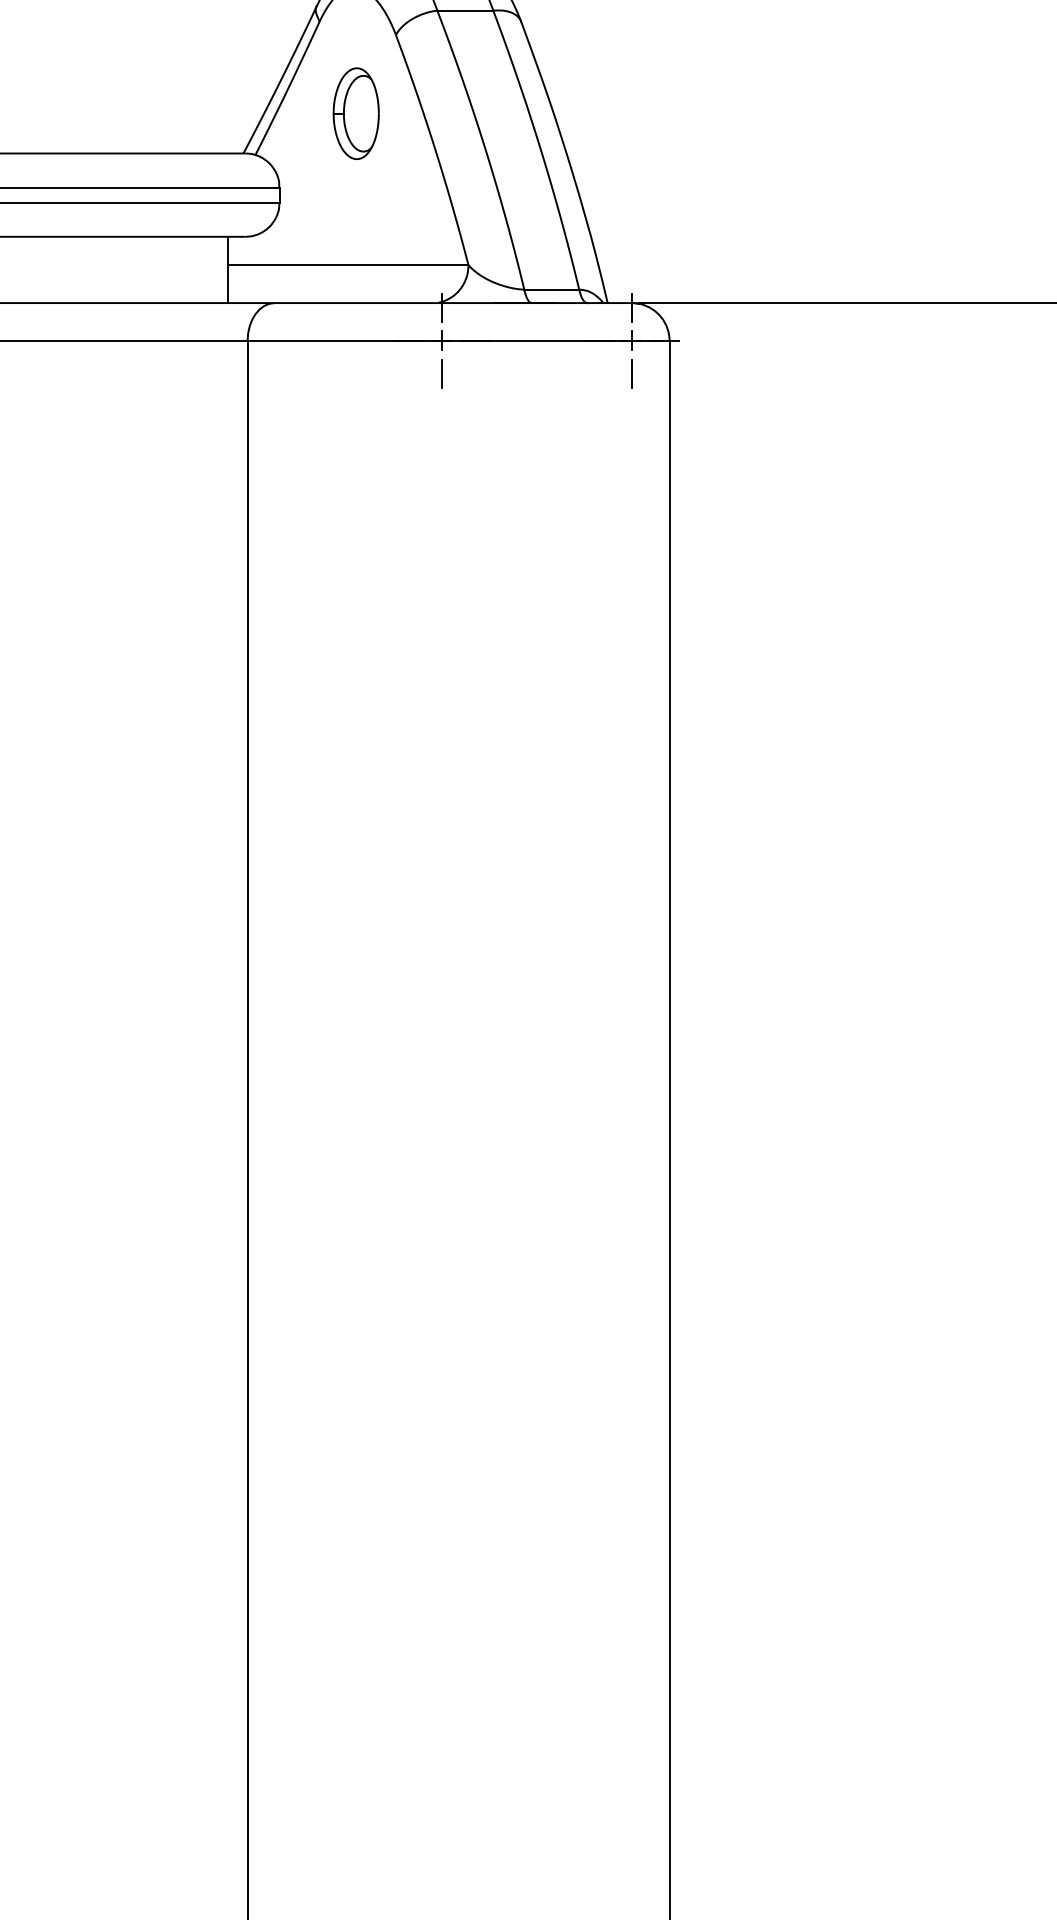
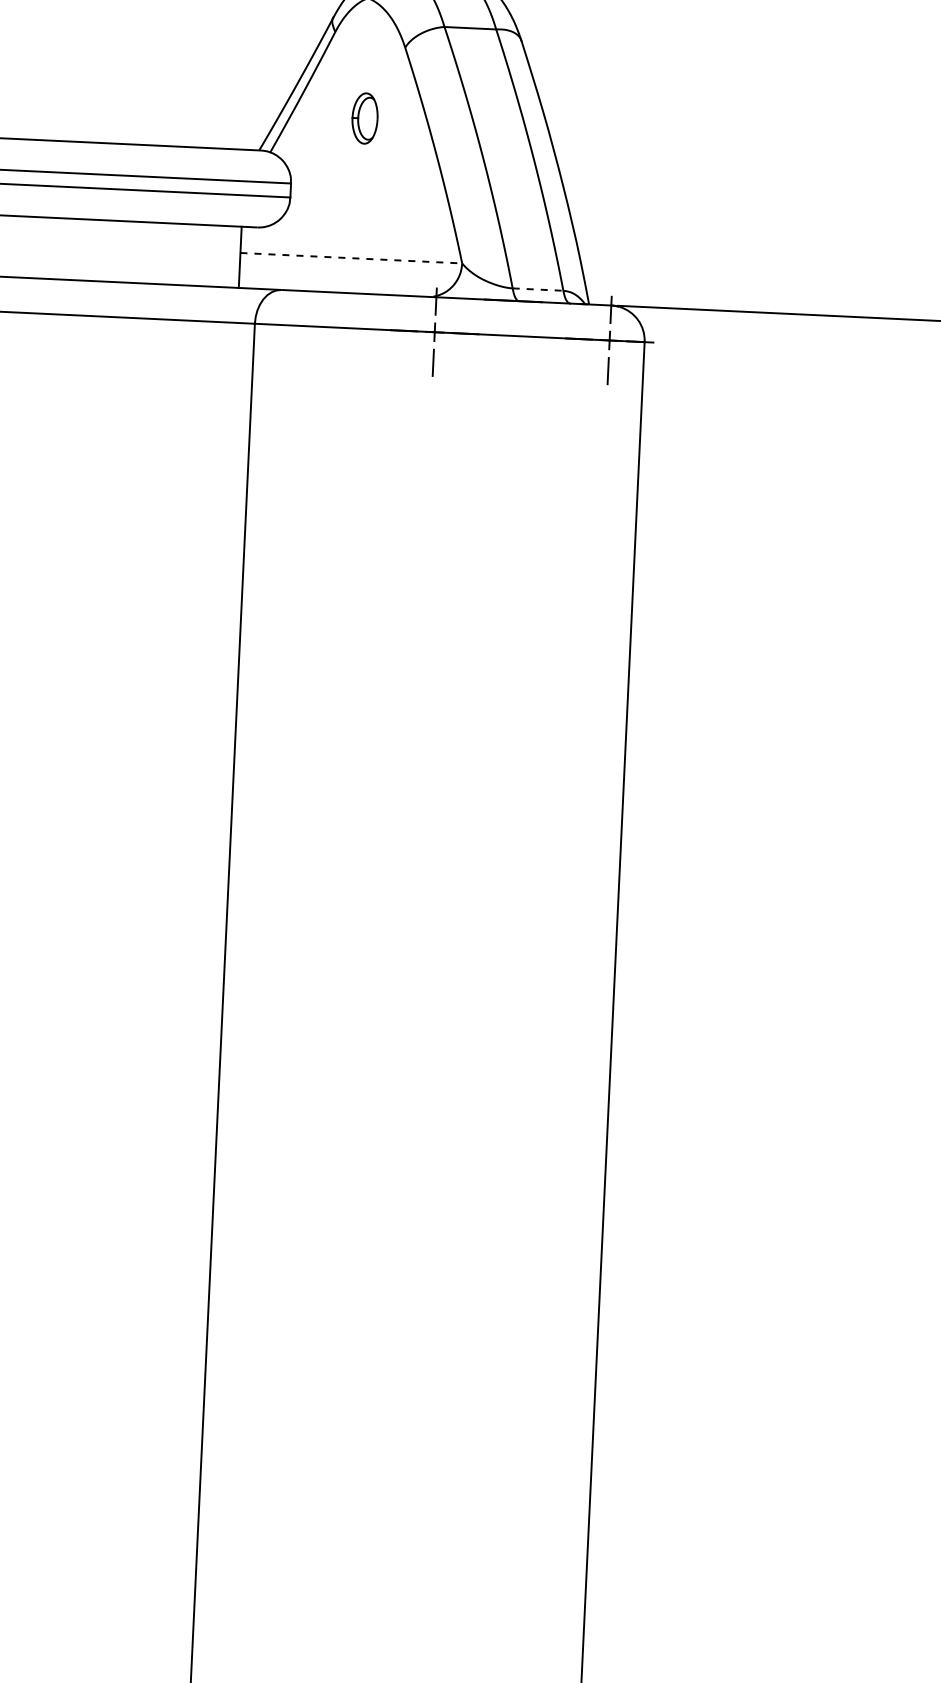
part: (355, 113) -> (364, 118), size x0.6
line: (348, 265) -> (351, 258), solid -> dashed
line: (552, 289) -> (538, 289), solid -> dashed

